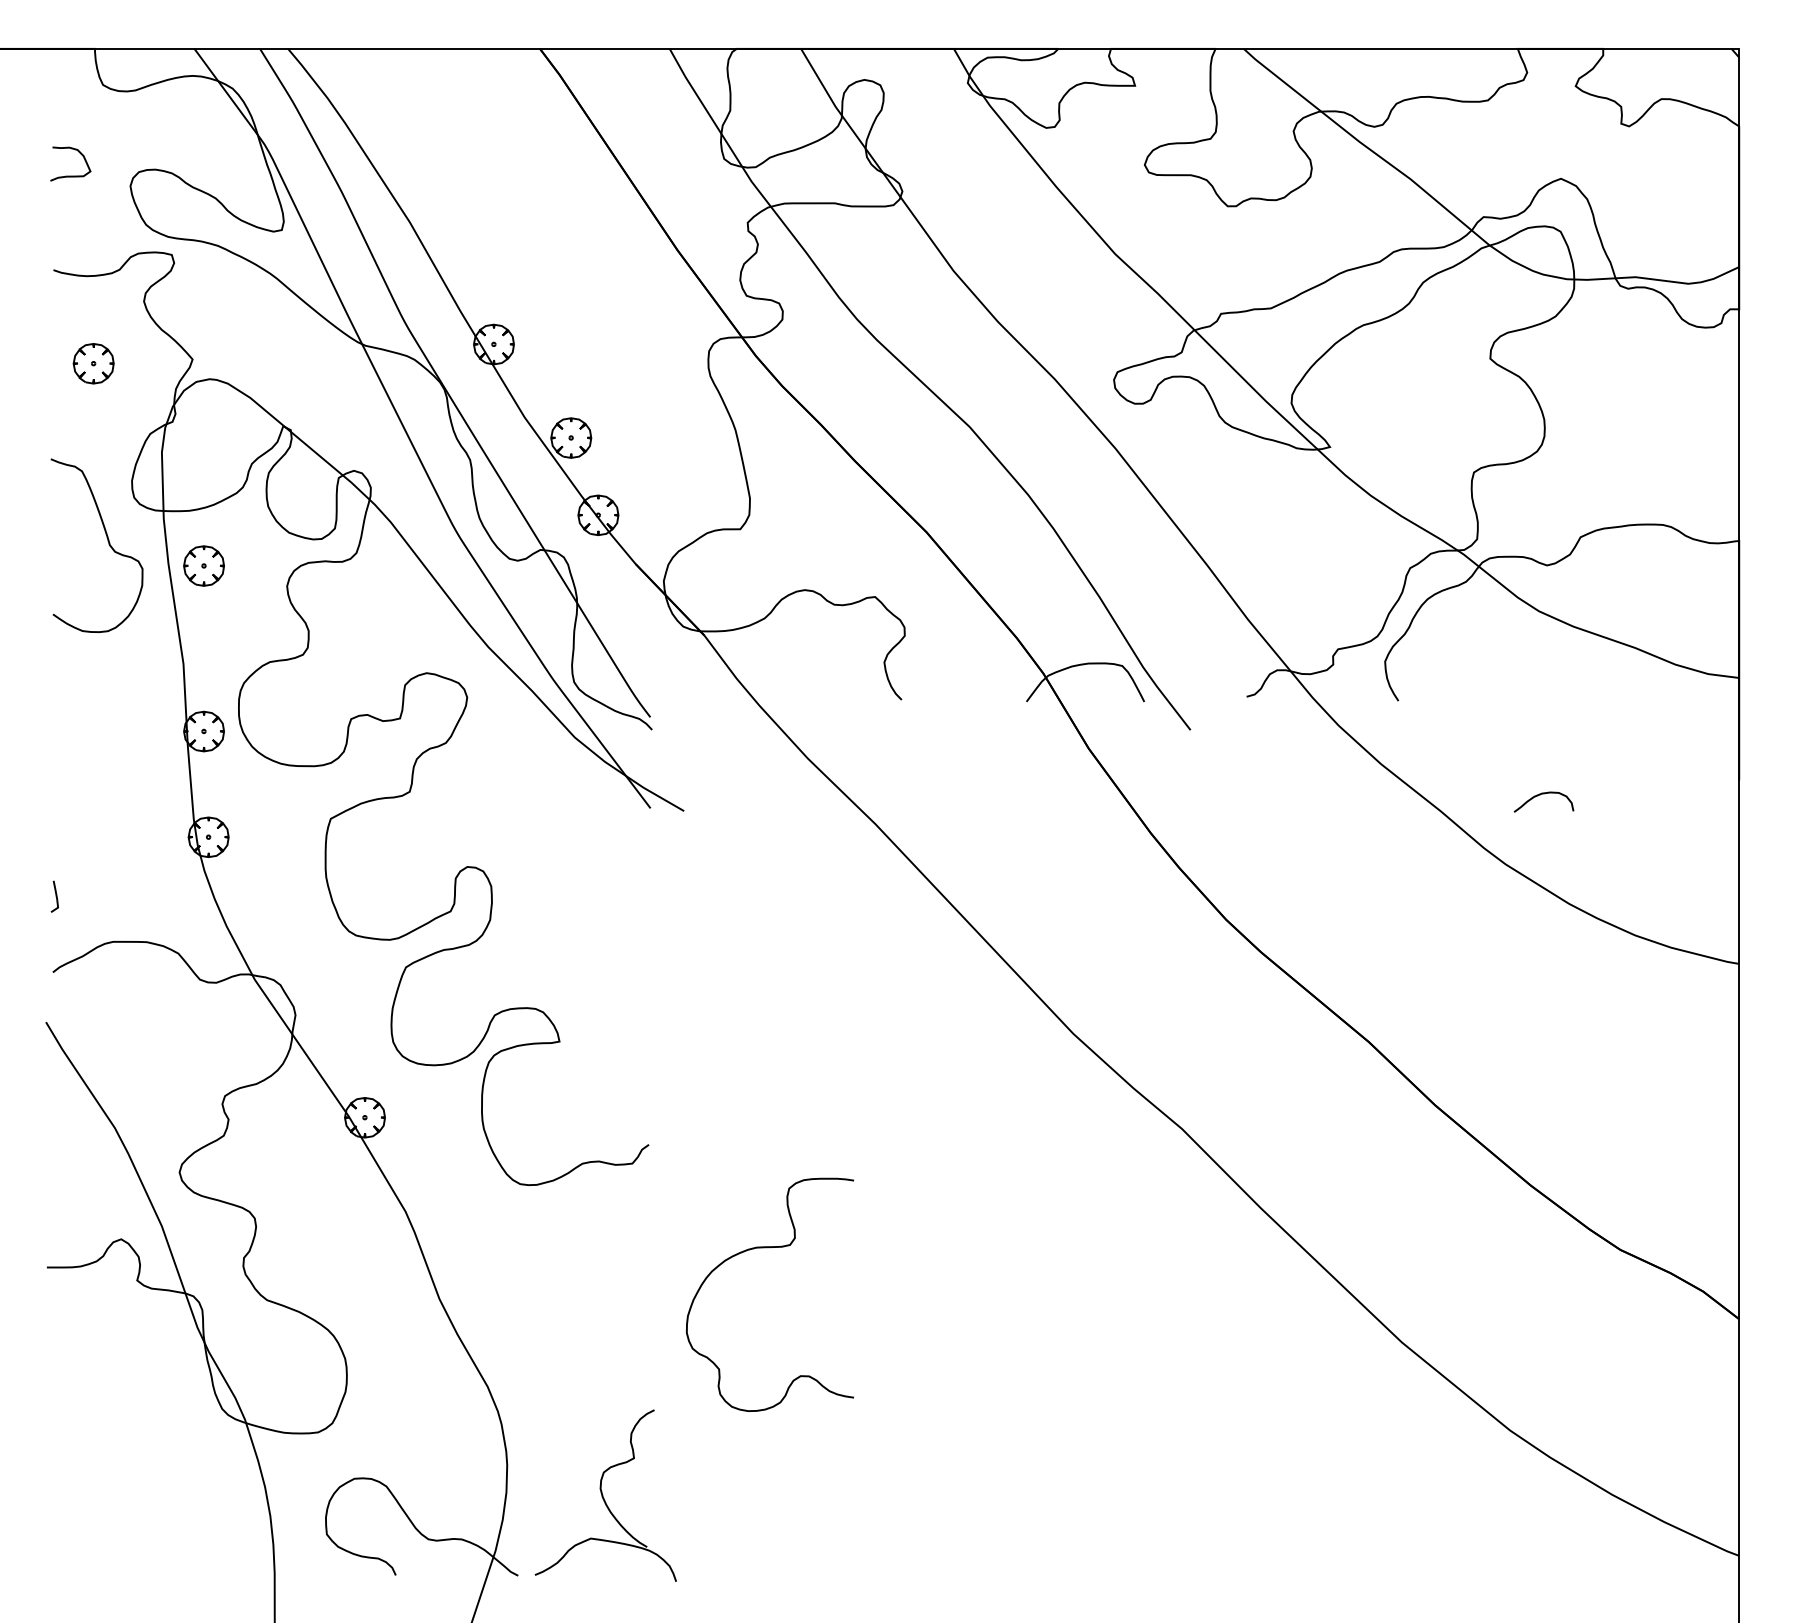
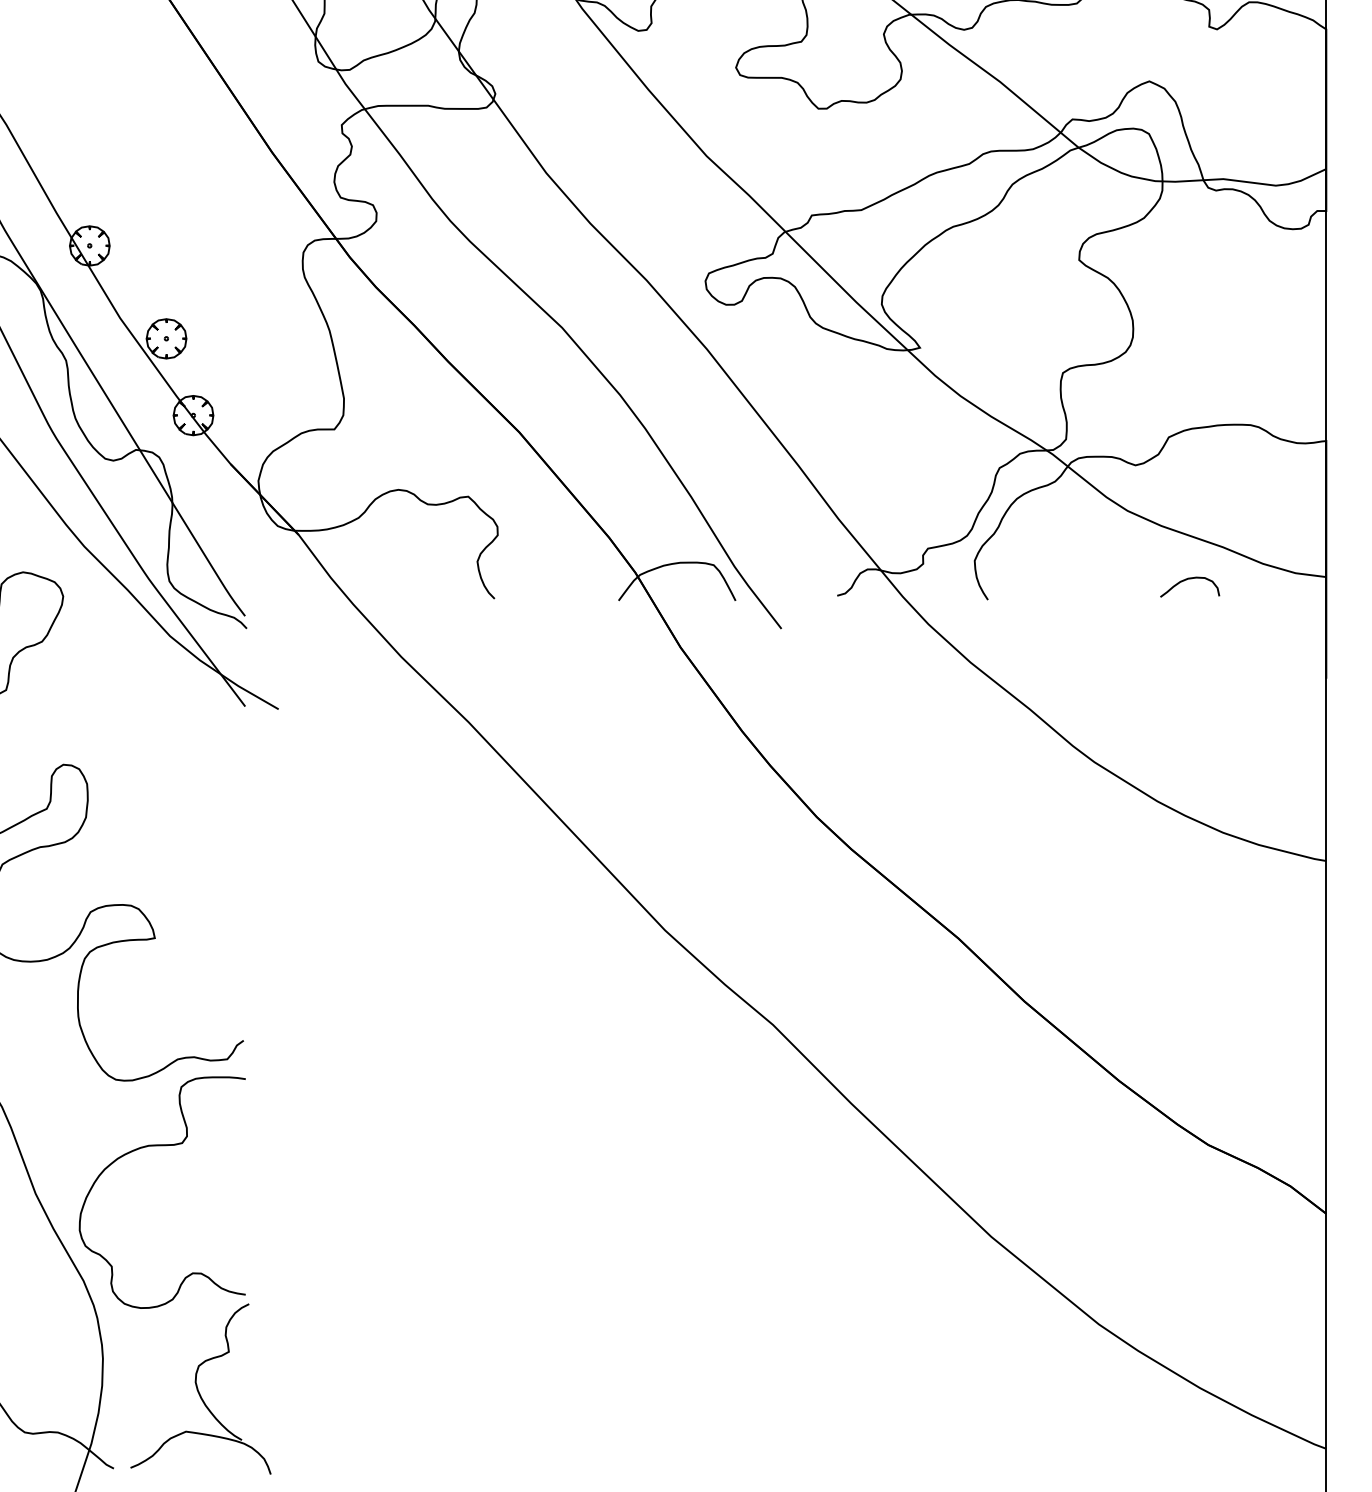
curve: (1540, 795) -> (1186, 580), moved
curve: (768, 1248) -> (160, 1146), moved

